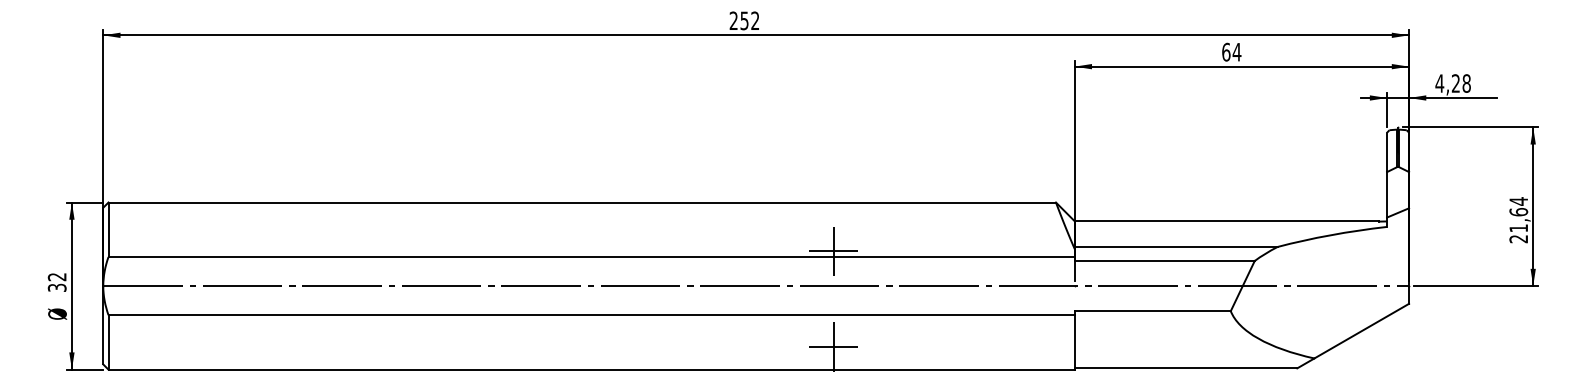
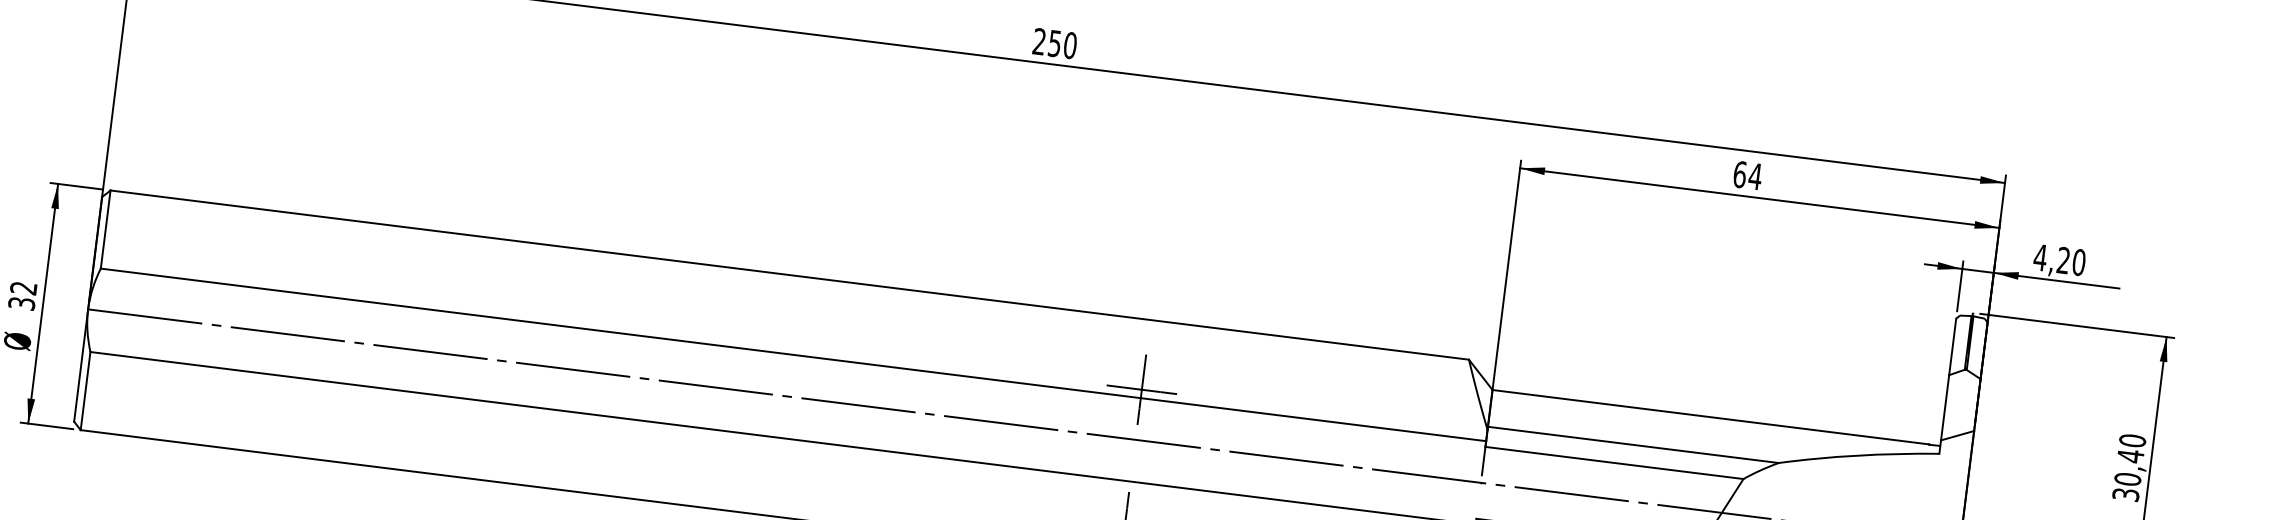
text: (755, 20) -> (1070, 45), 252 -> 250
text: (1466, 83) -> (2078, 262), 4,28 -> 4,20
text: (1518, 220) -> (2128, 468), 21,64 -> 30,40

